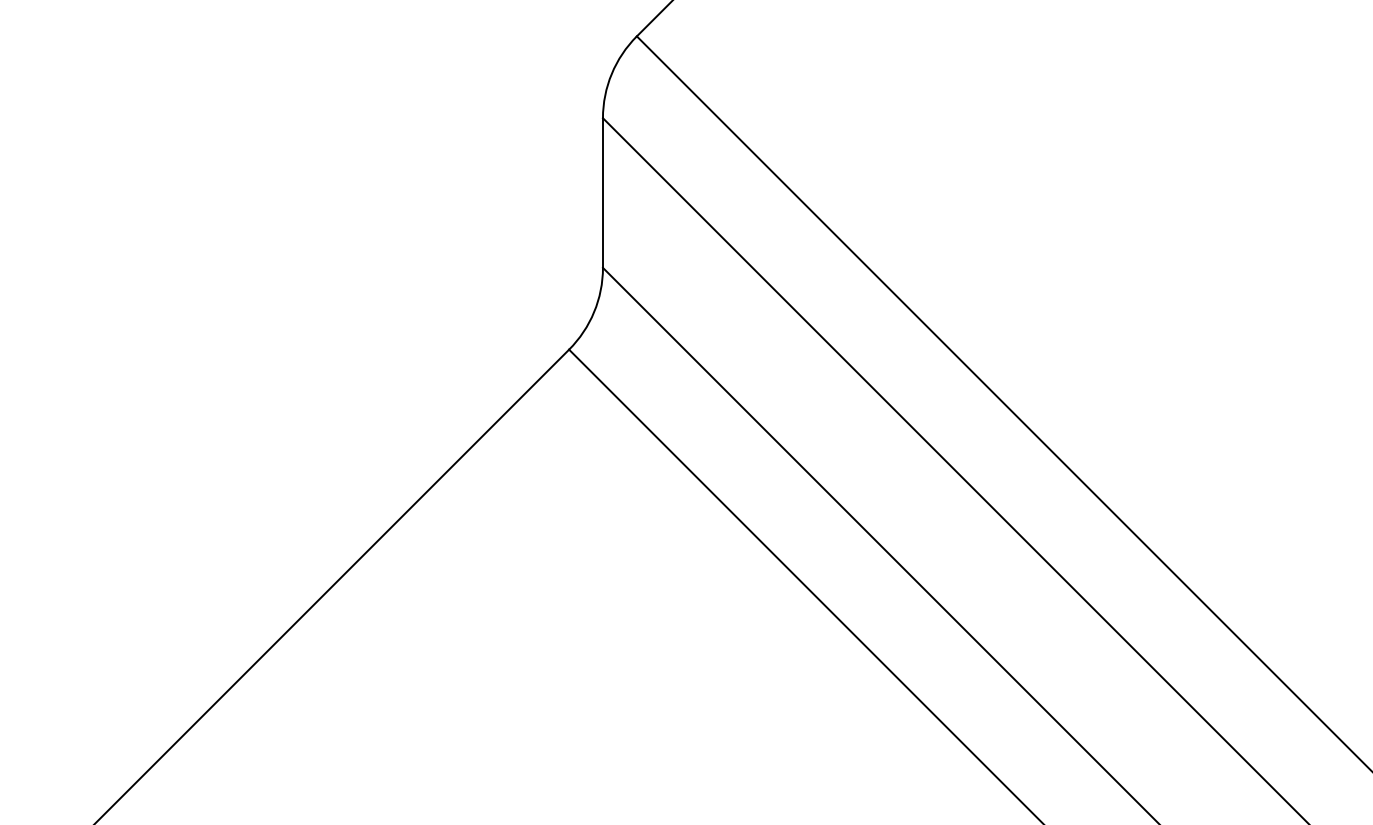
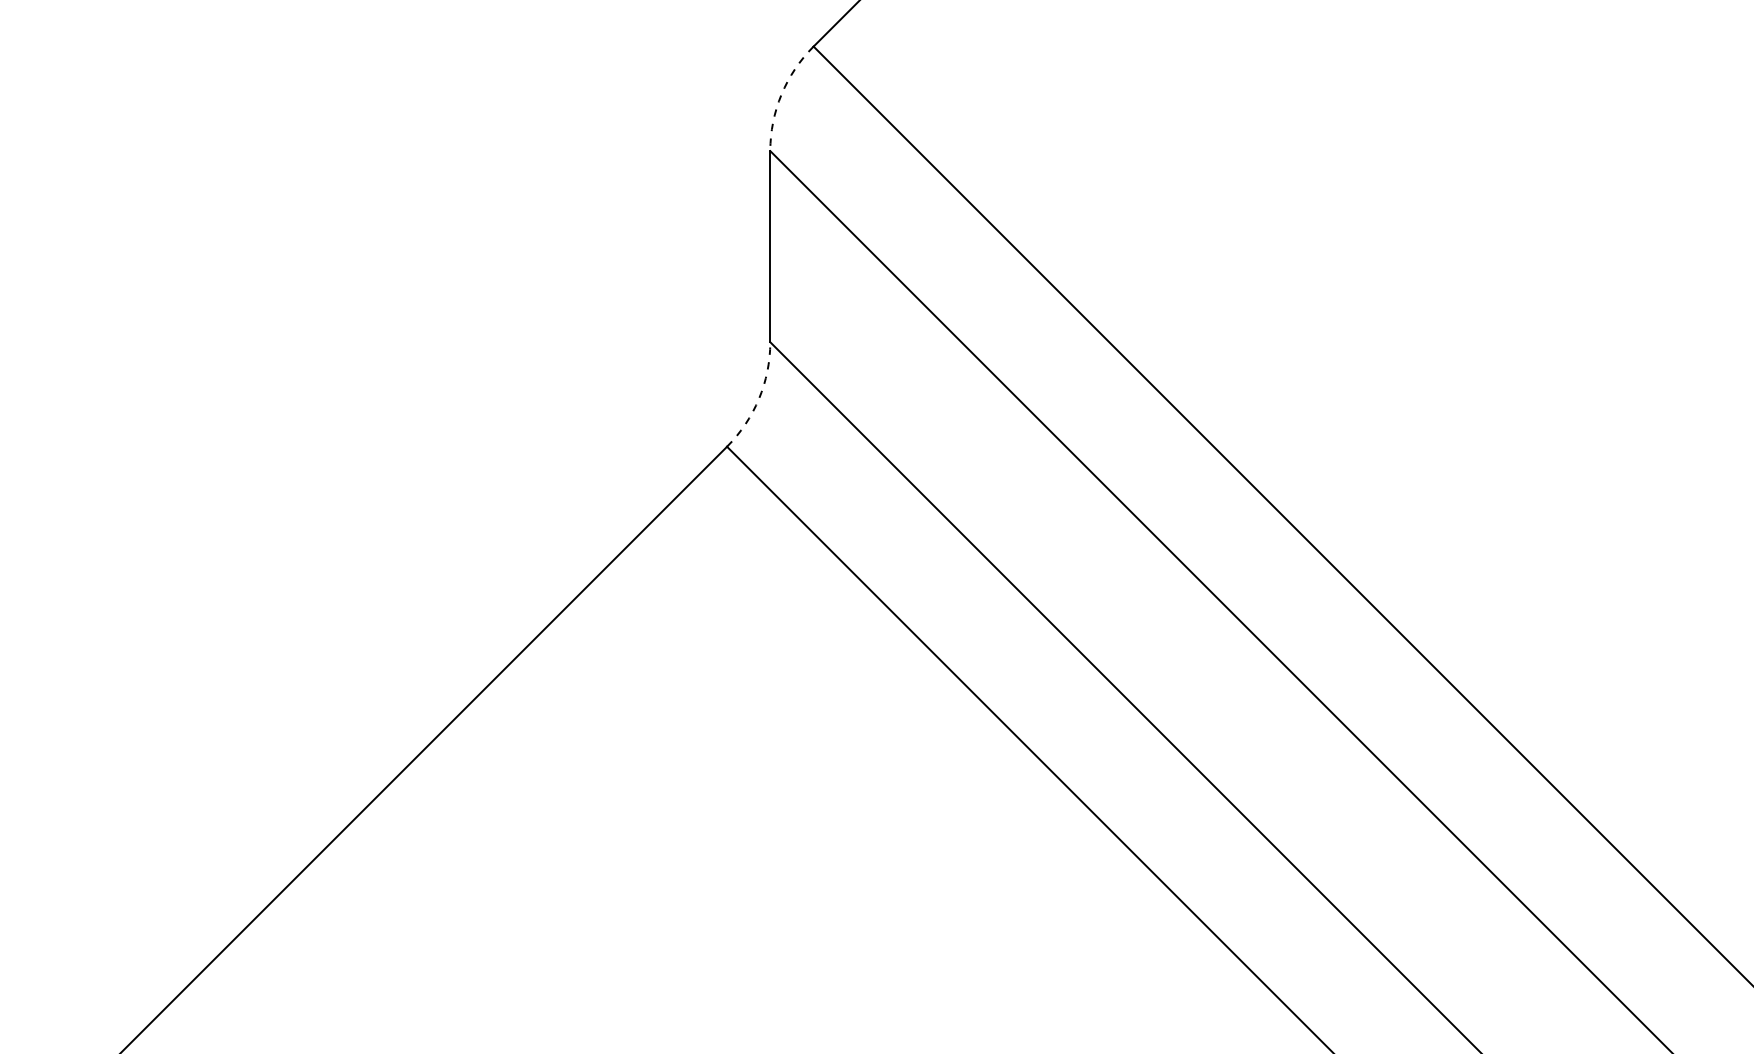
arc: (611, 73) -> (781, 94), solid -> dashed
arc: (594, 311) -> (759, 398), solid -> dashed

